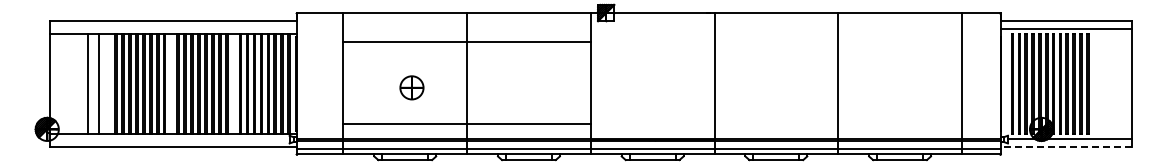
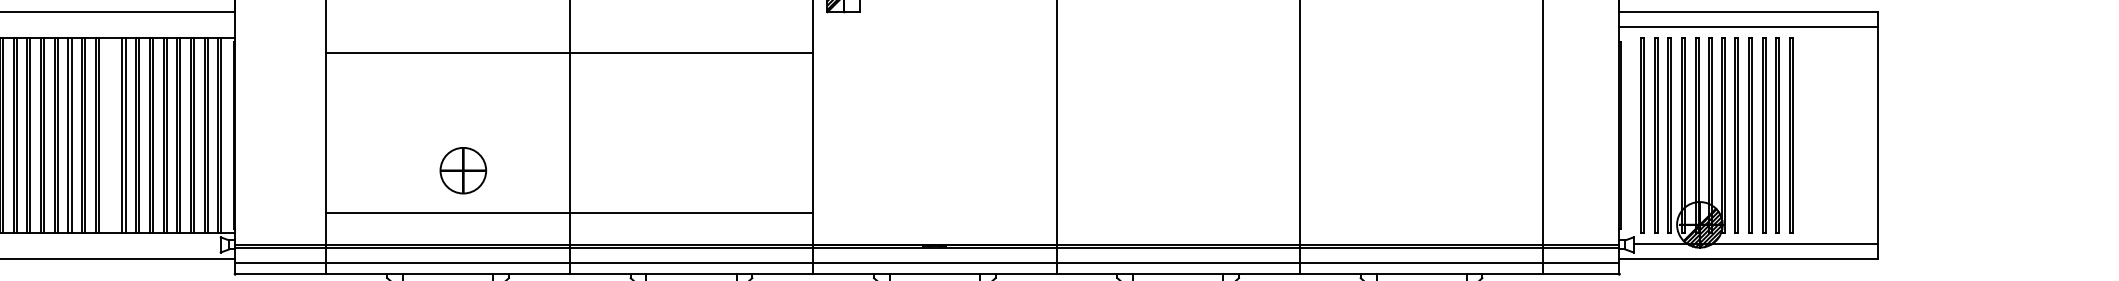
part: (411, 87) -> (462, 169), moved
line: (1066, 146) -> (1748, 258), dashed -> solid

